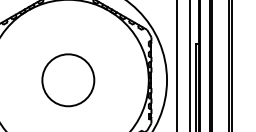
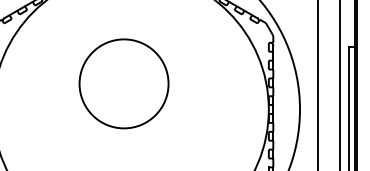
circle: (68, 80) -> (124, 84), moved

